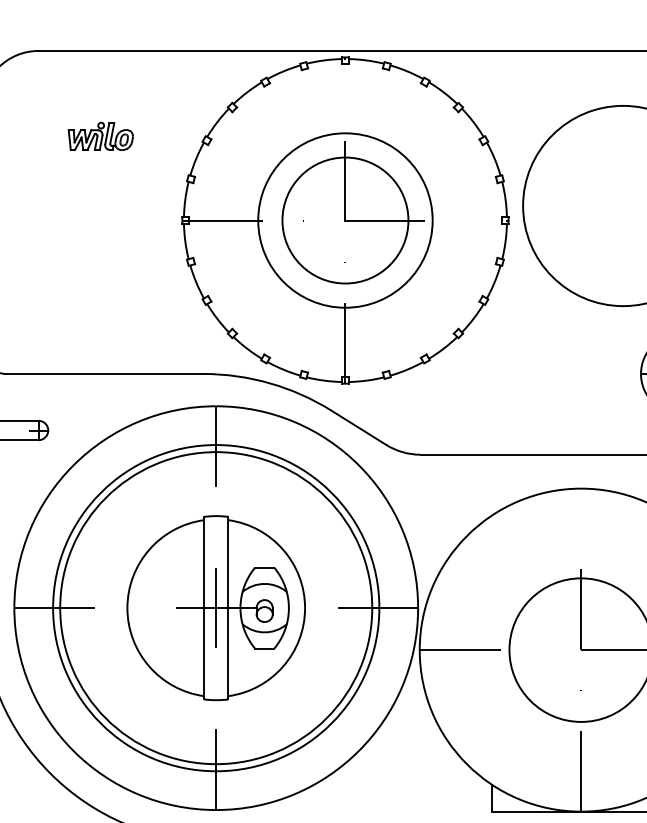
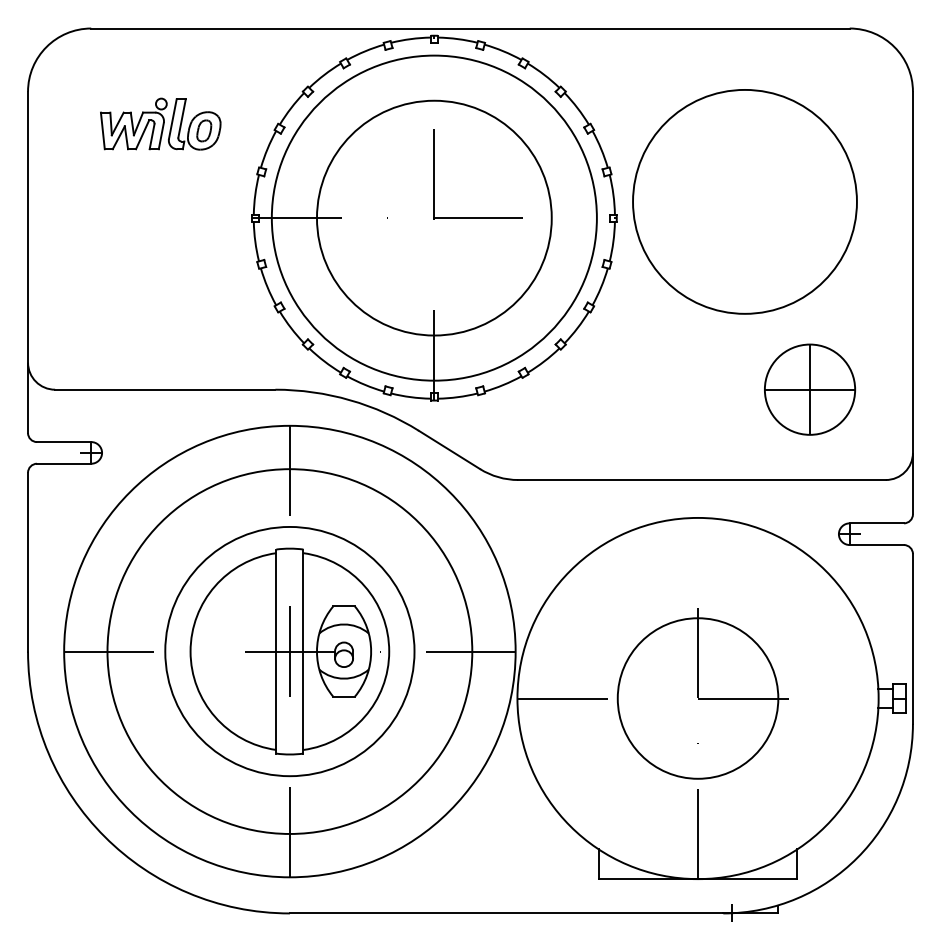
part: (100, 135) -> (160, 123), size x1.67
circle: (344, 219) -> (433, 217), size x1.67
circle: (344, 219) -> (433, 217), size x1.67
circle: (215, 608) -> (289, 651), size x0.71

